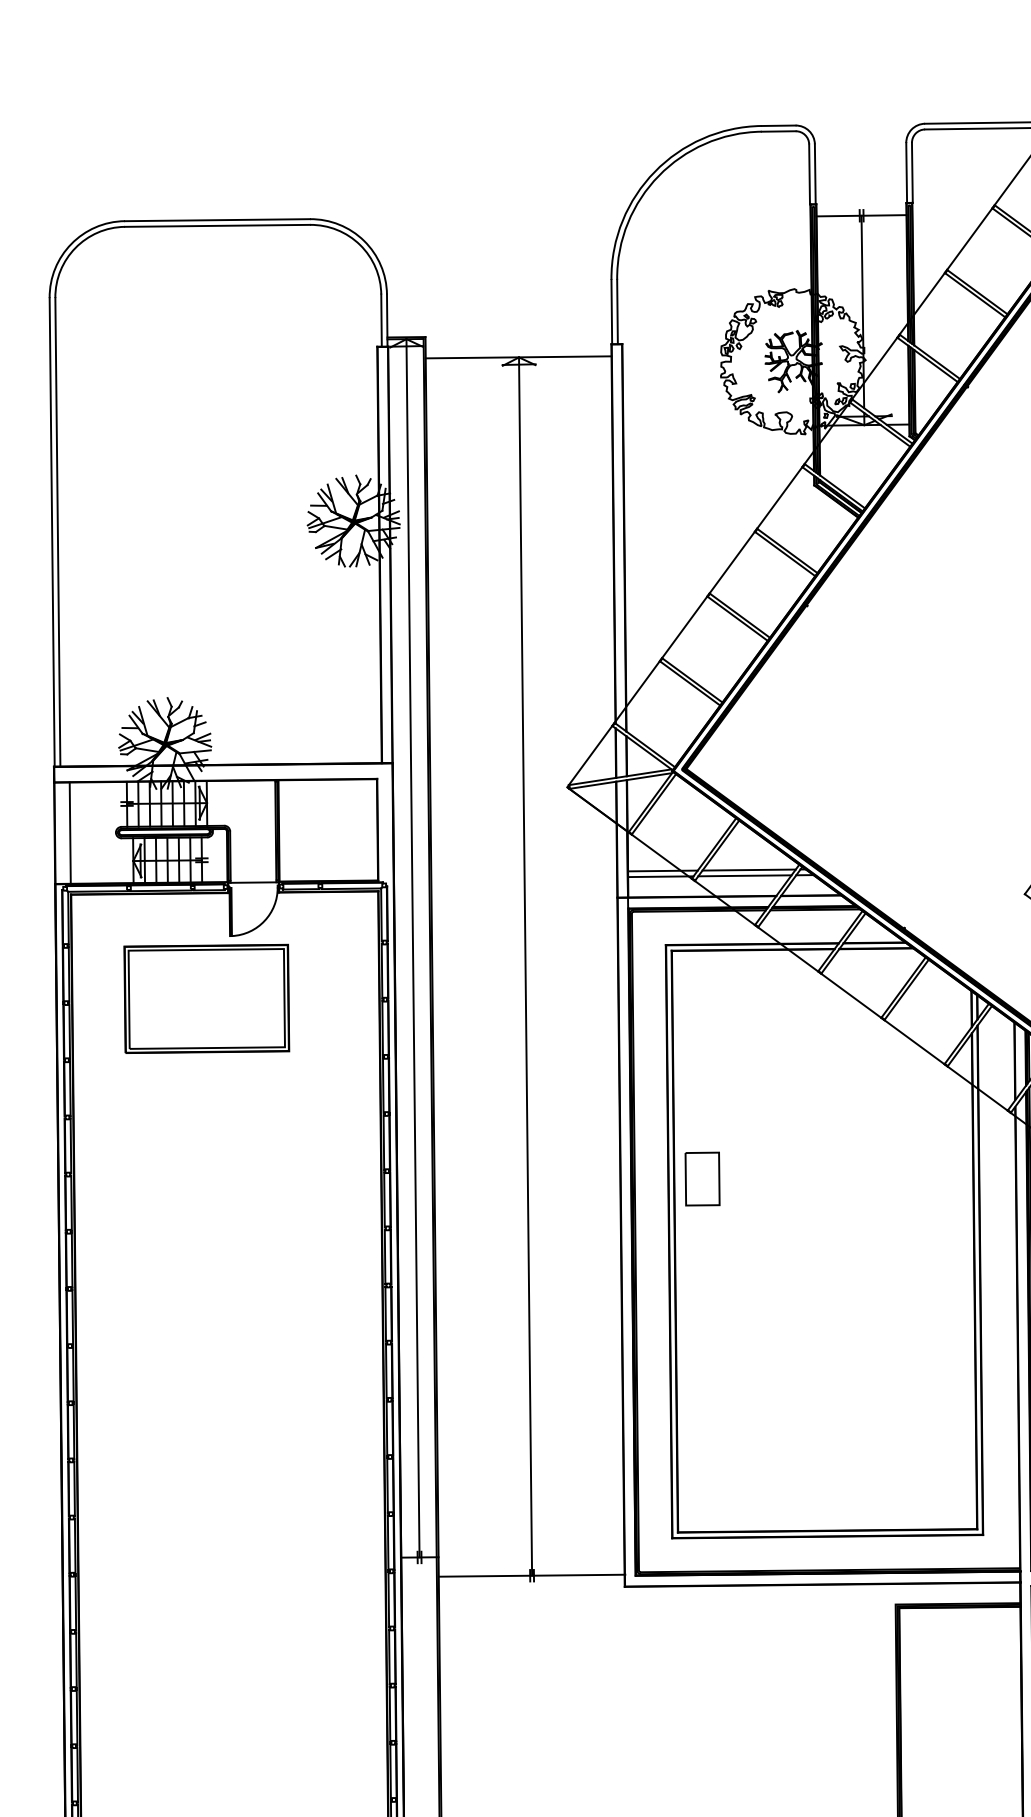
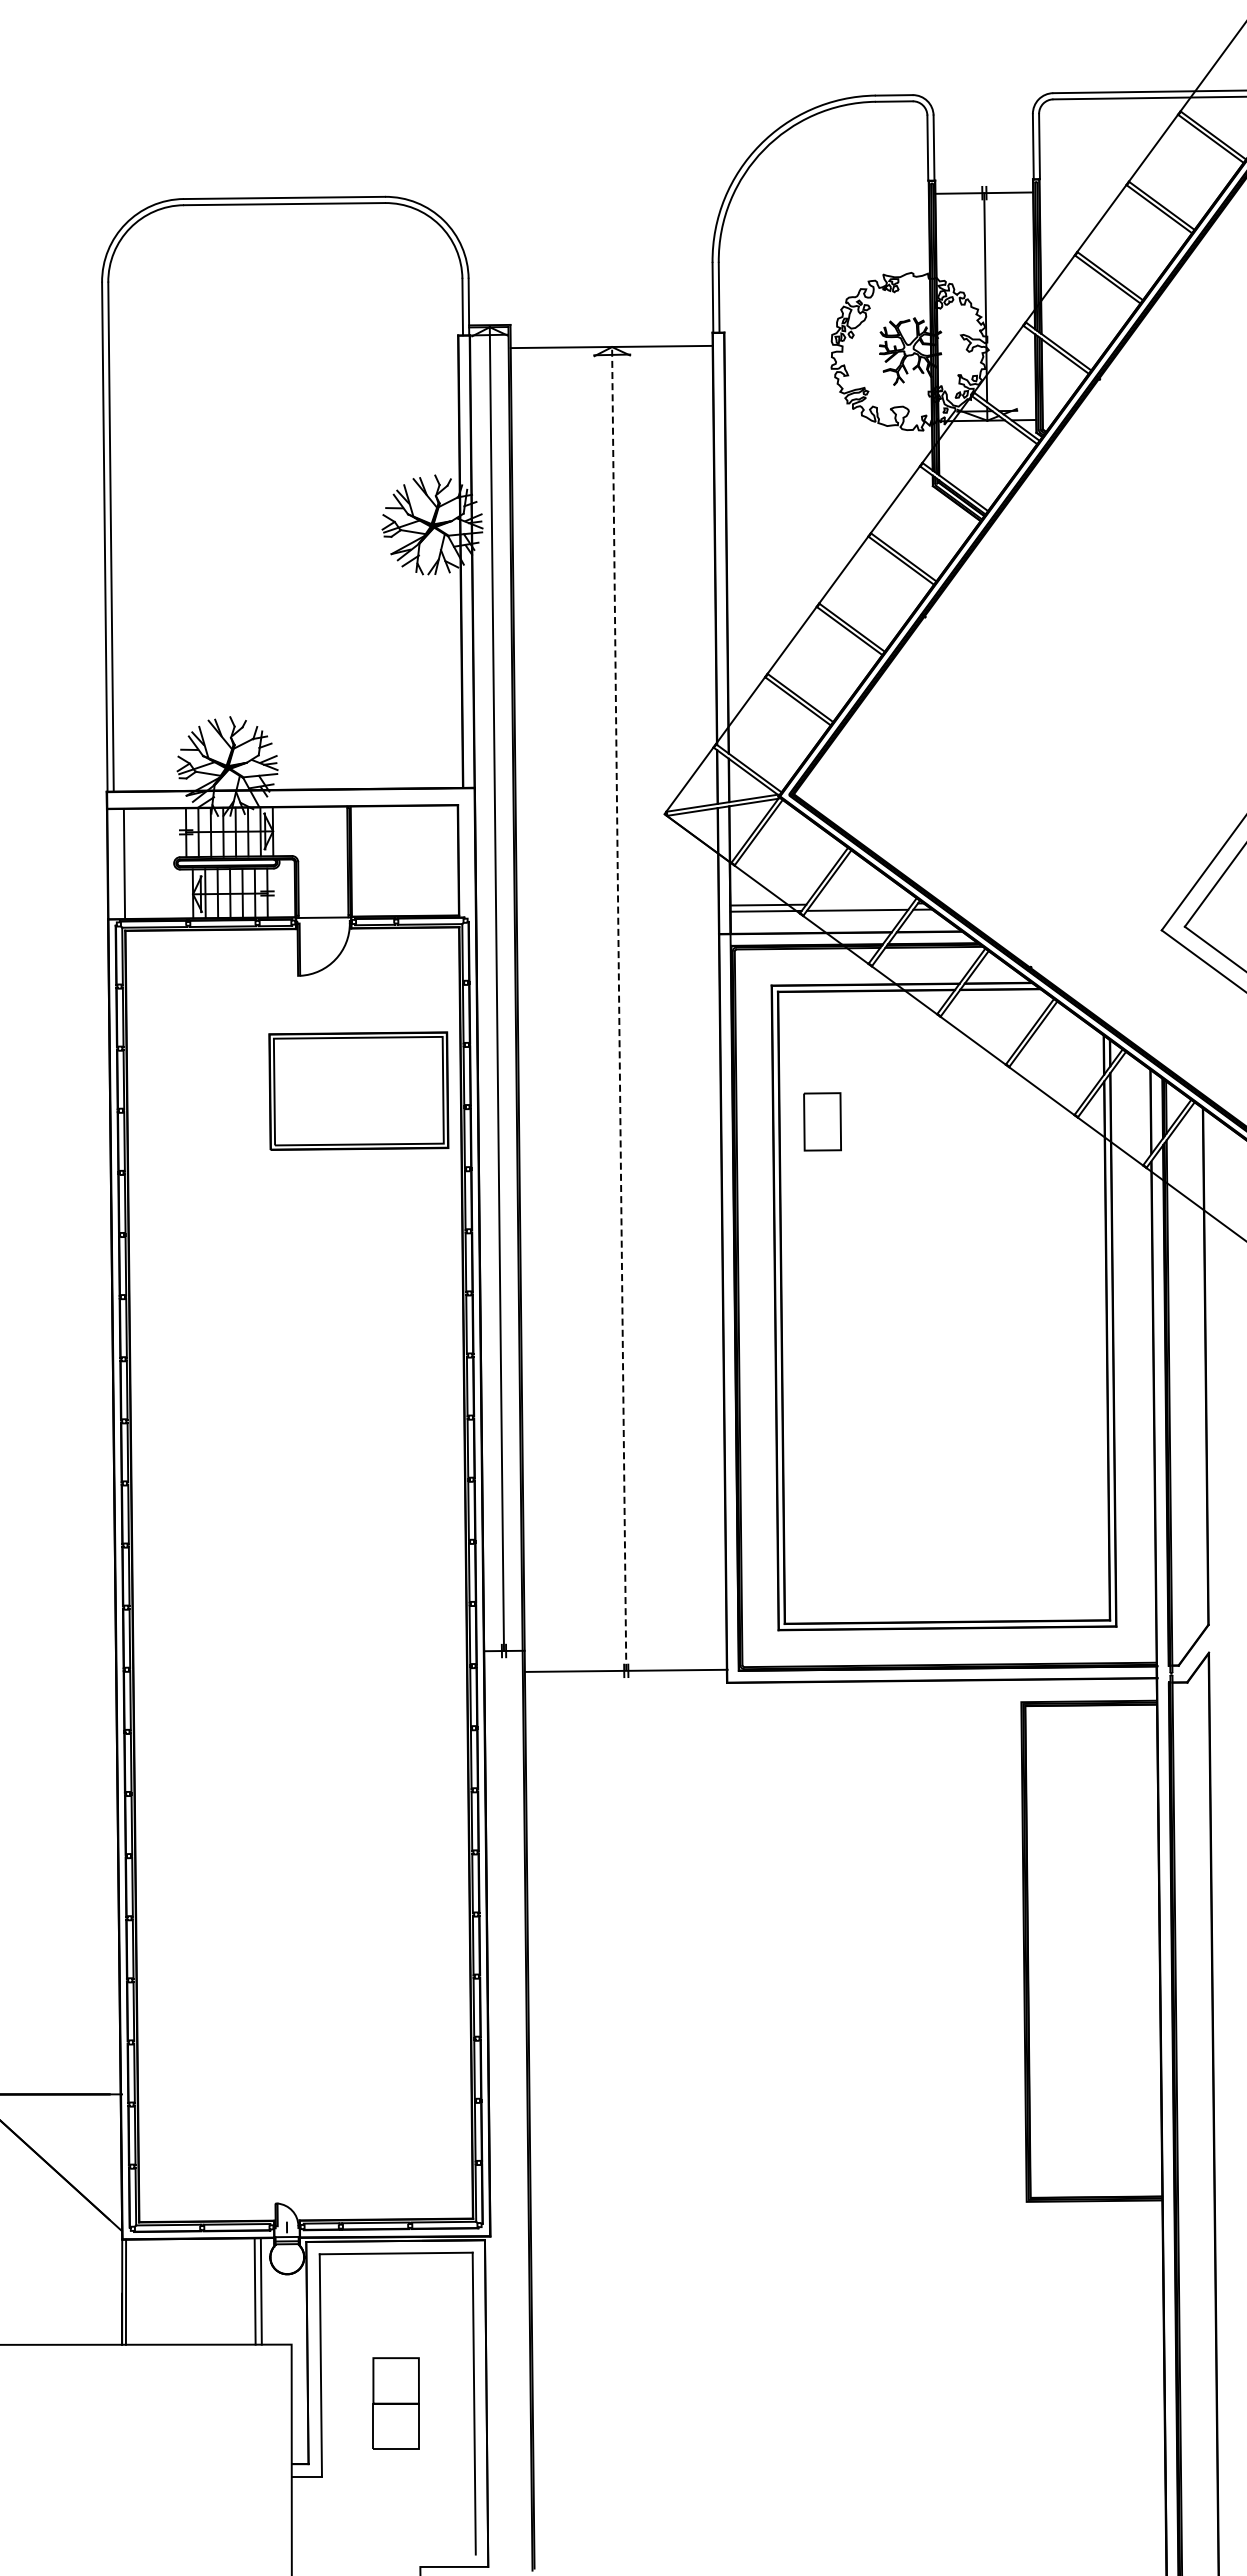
line: (748, 869) -> (861, 903), removed
line: (525, 966) -> (619, 1008), solid -> dashed
part: (206, 998) -> (358, 1090), moved
part: (702, 1178) -> (822, 1121), moved

